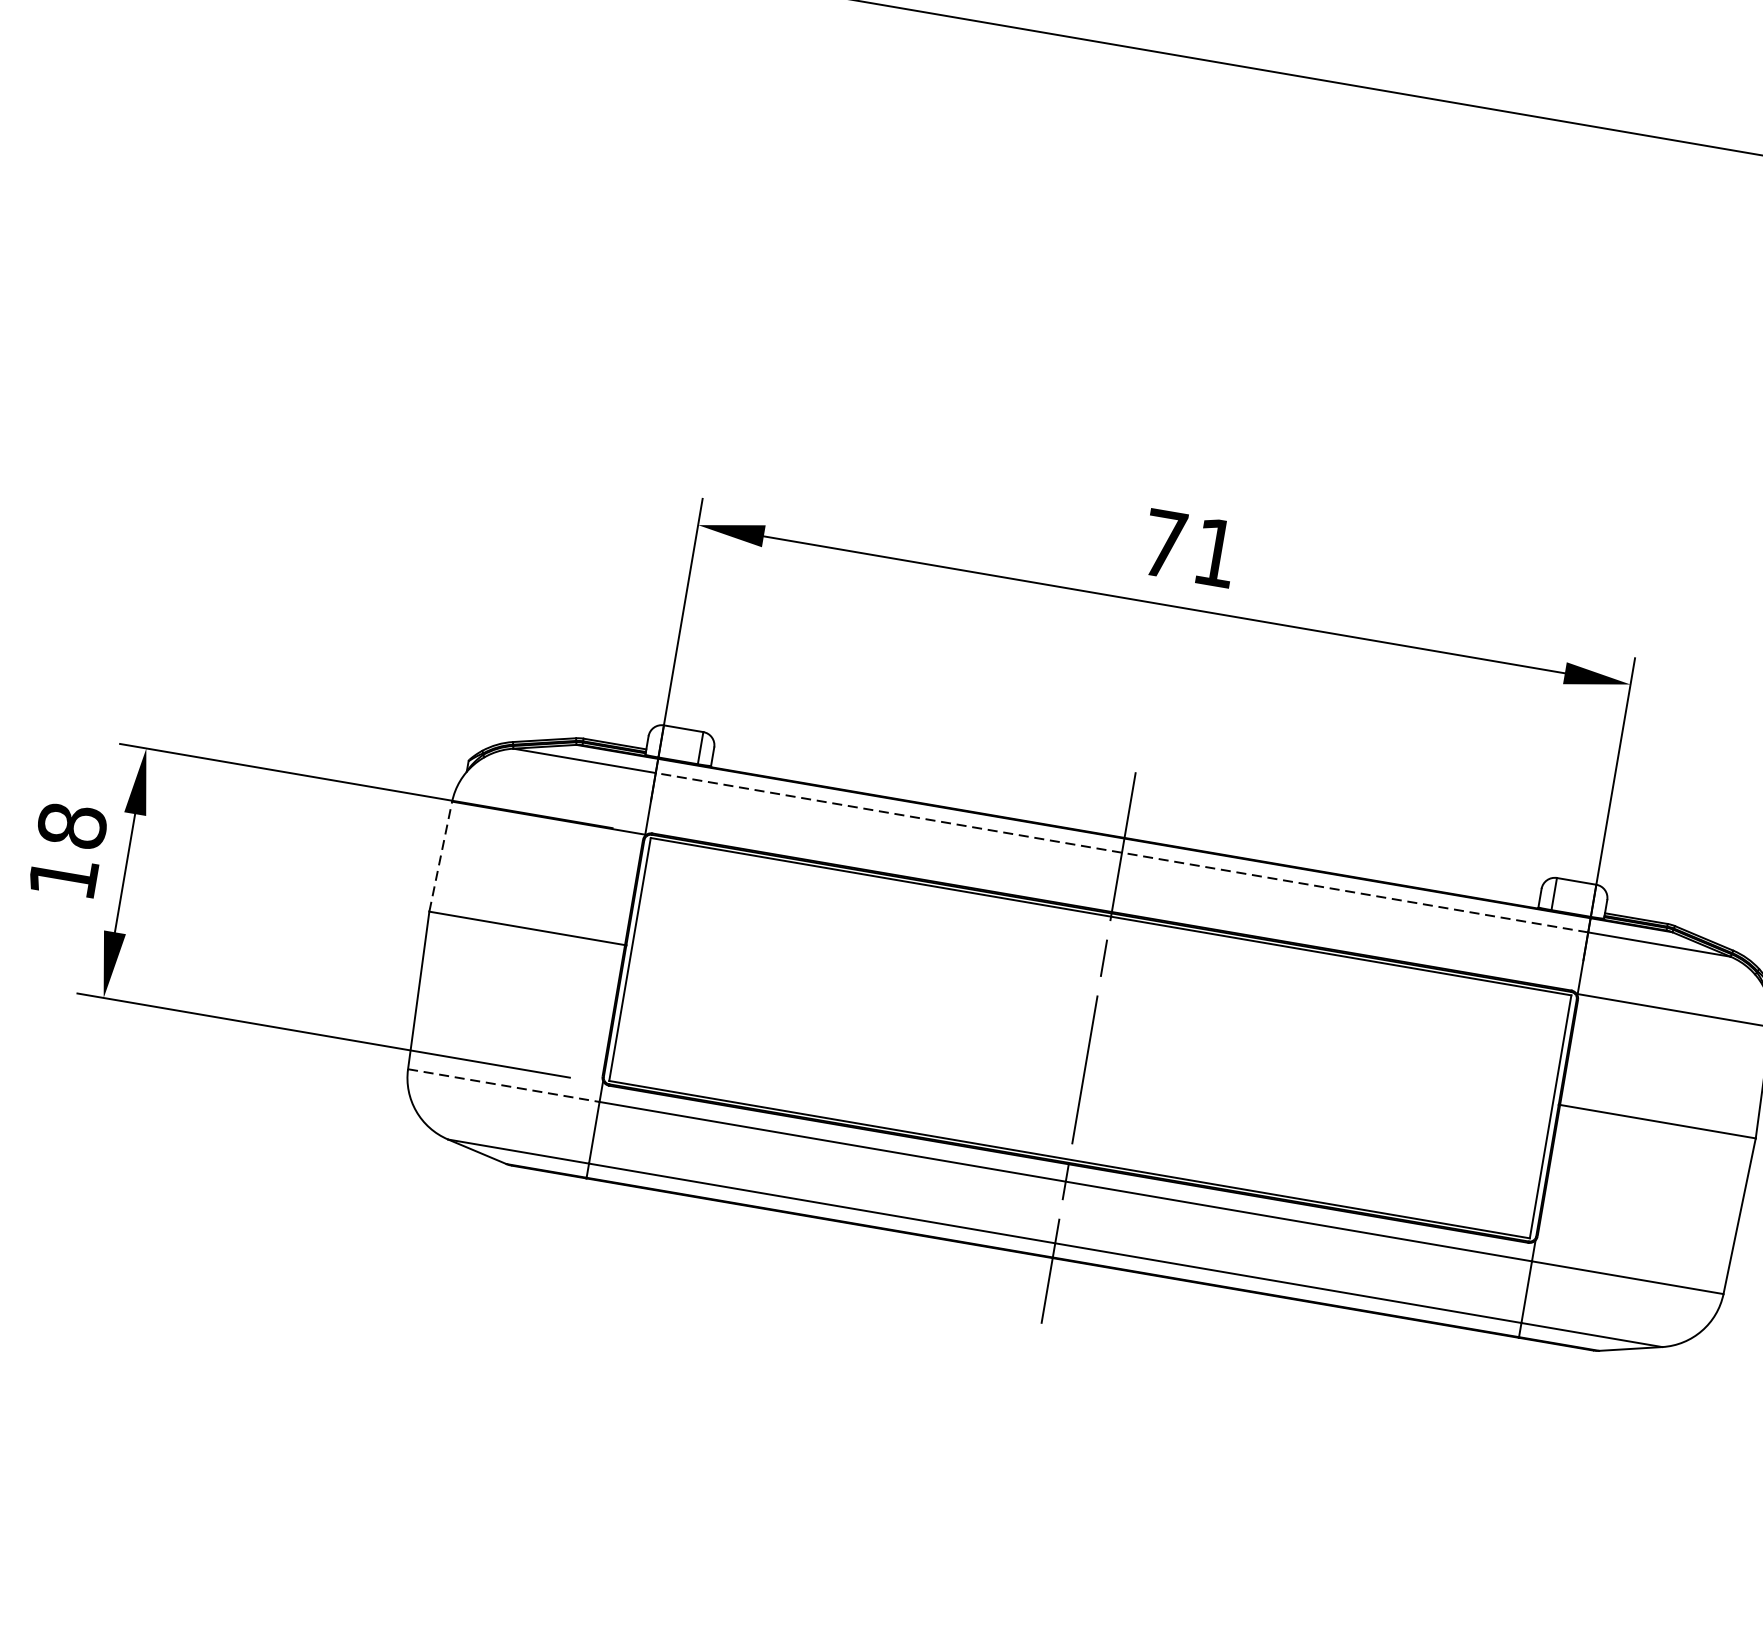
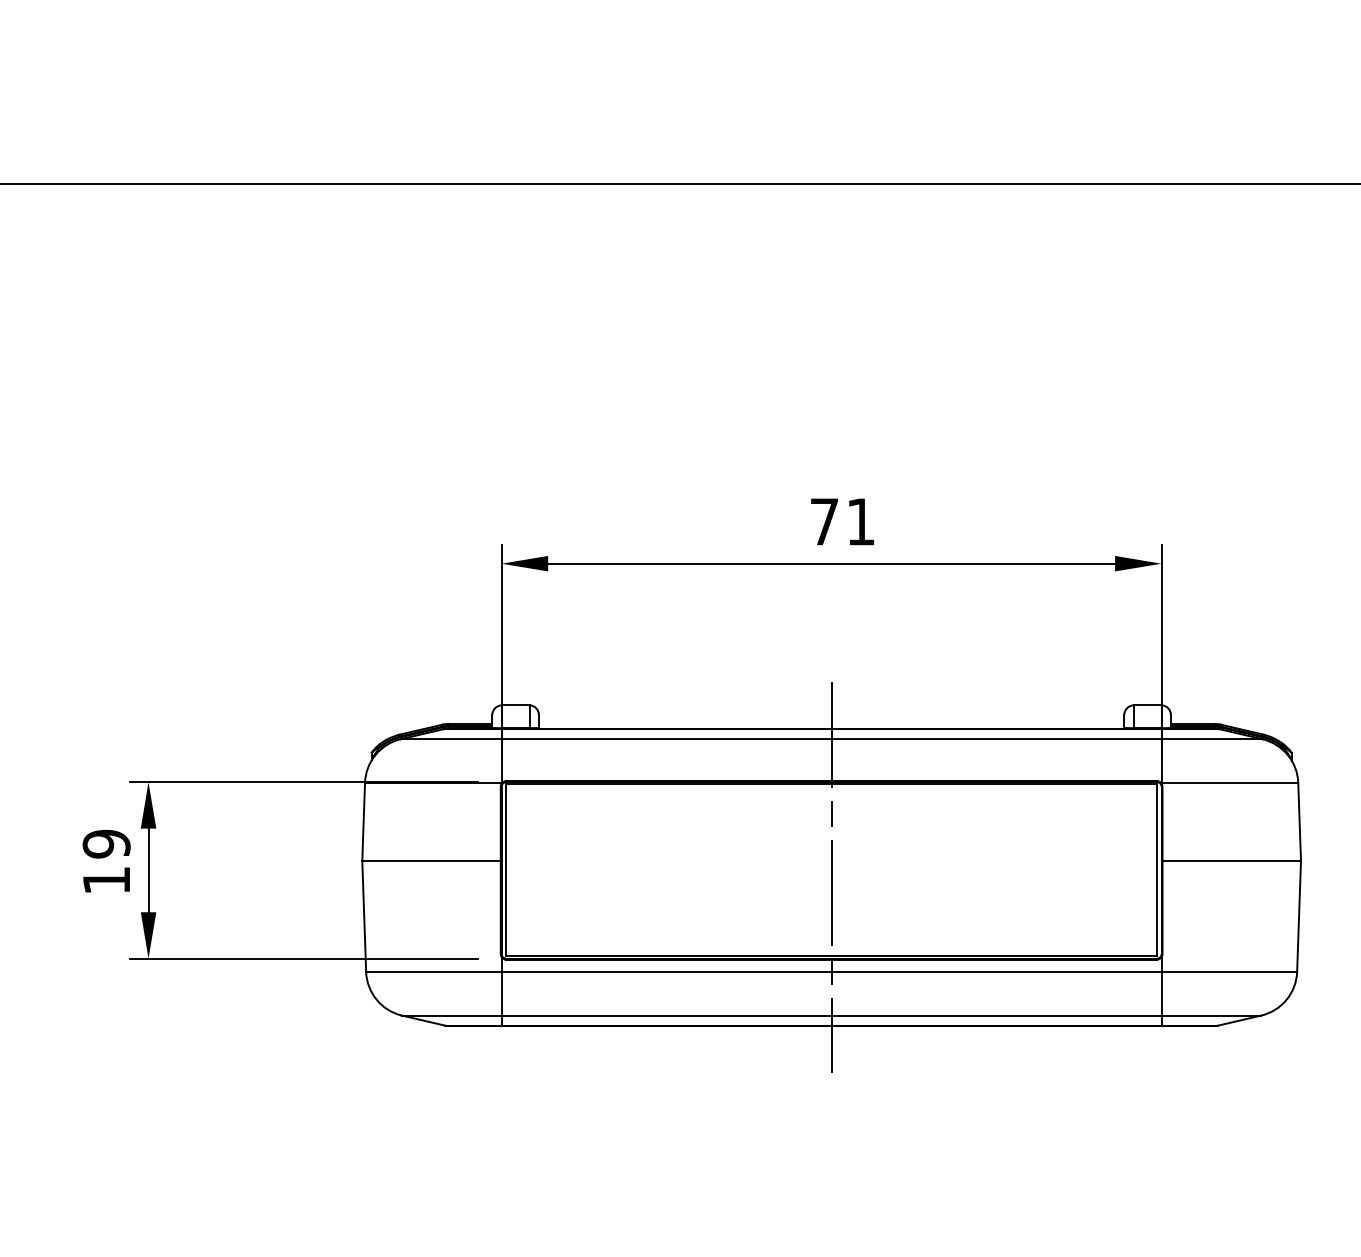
text: (72, 825) -> (106, 843), 18 -> 19
line: (1121, 853) -> (831, 739), dashed -> solid
line: (440, 855) -> (363, 821), dashed -> solid
line: (503, 1084) -> (433, 971), dashed -> solid

